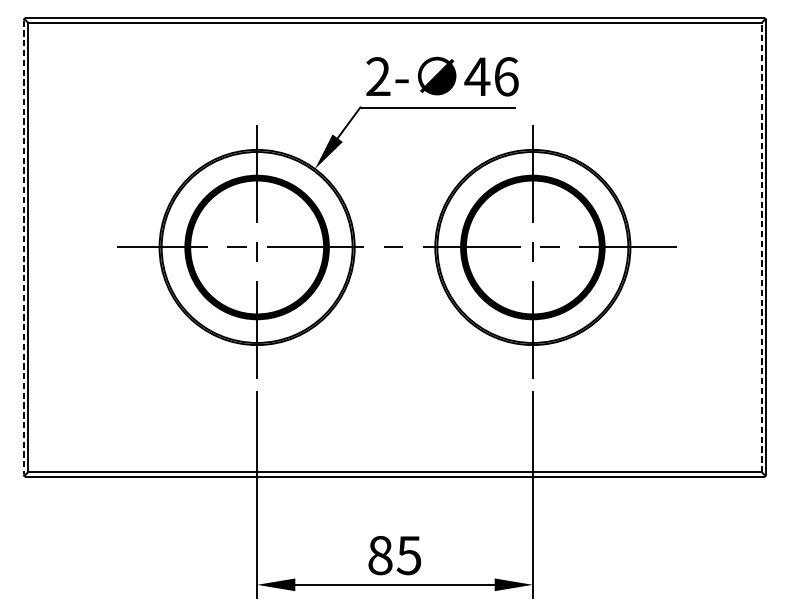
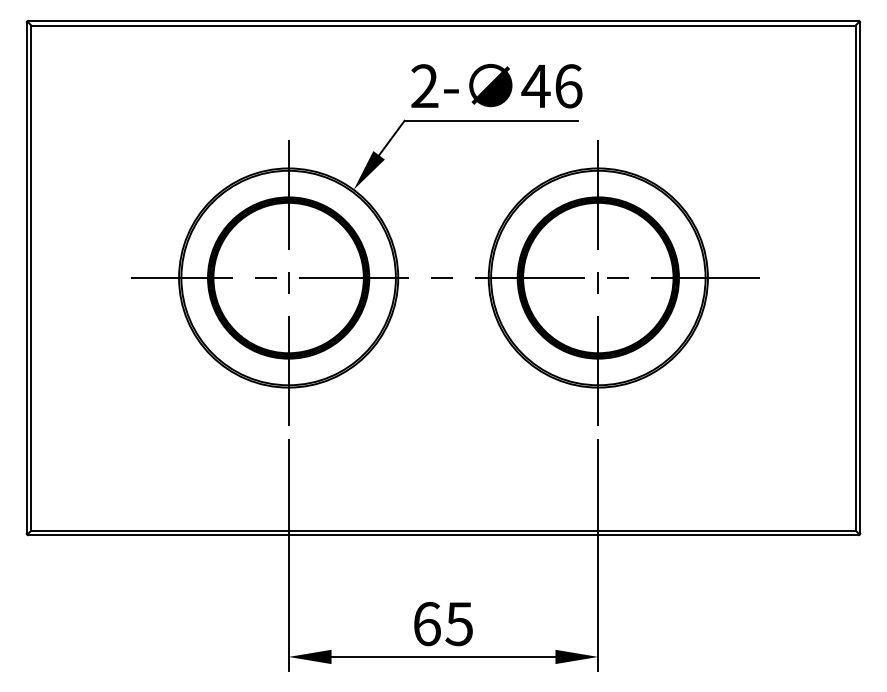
line: (23, 247) -> (26, 278), dashed -> solid
line: (761, 247) -> (855, 278), dashed -> solid
text: (379, 555) -> (426, 623), 85 -> 65

